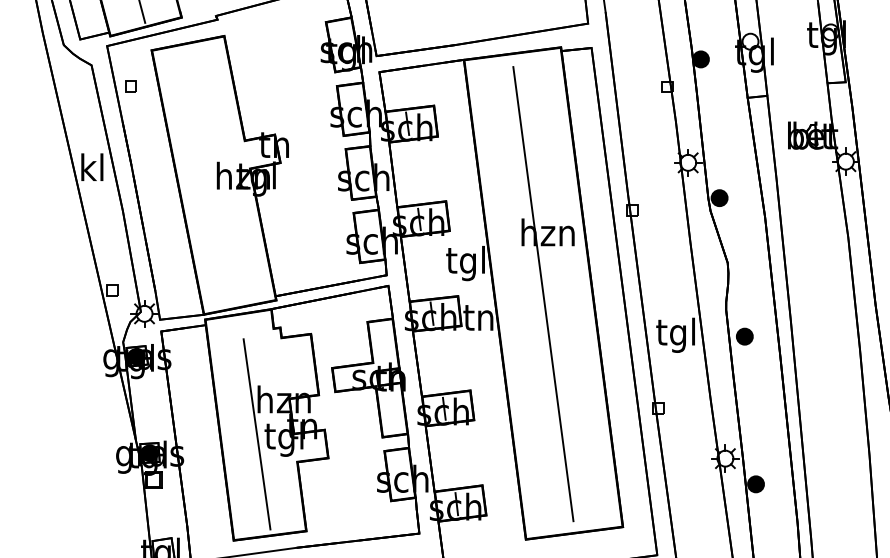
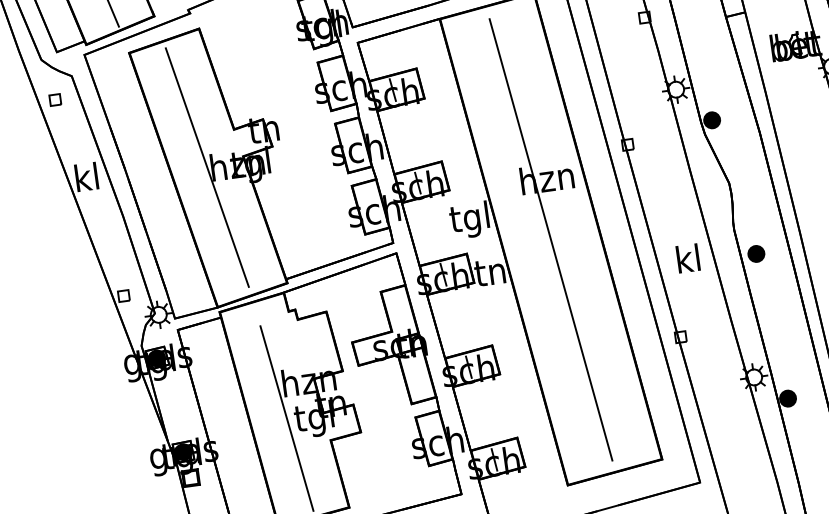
part: (130, 86) -> (54, 99), moved
line: (212, 174) -> (206, 167), added
text: (675, 334) -> (687, 261), tgl -> kl

